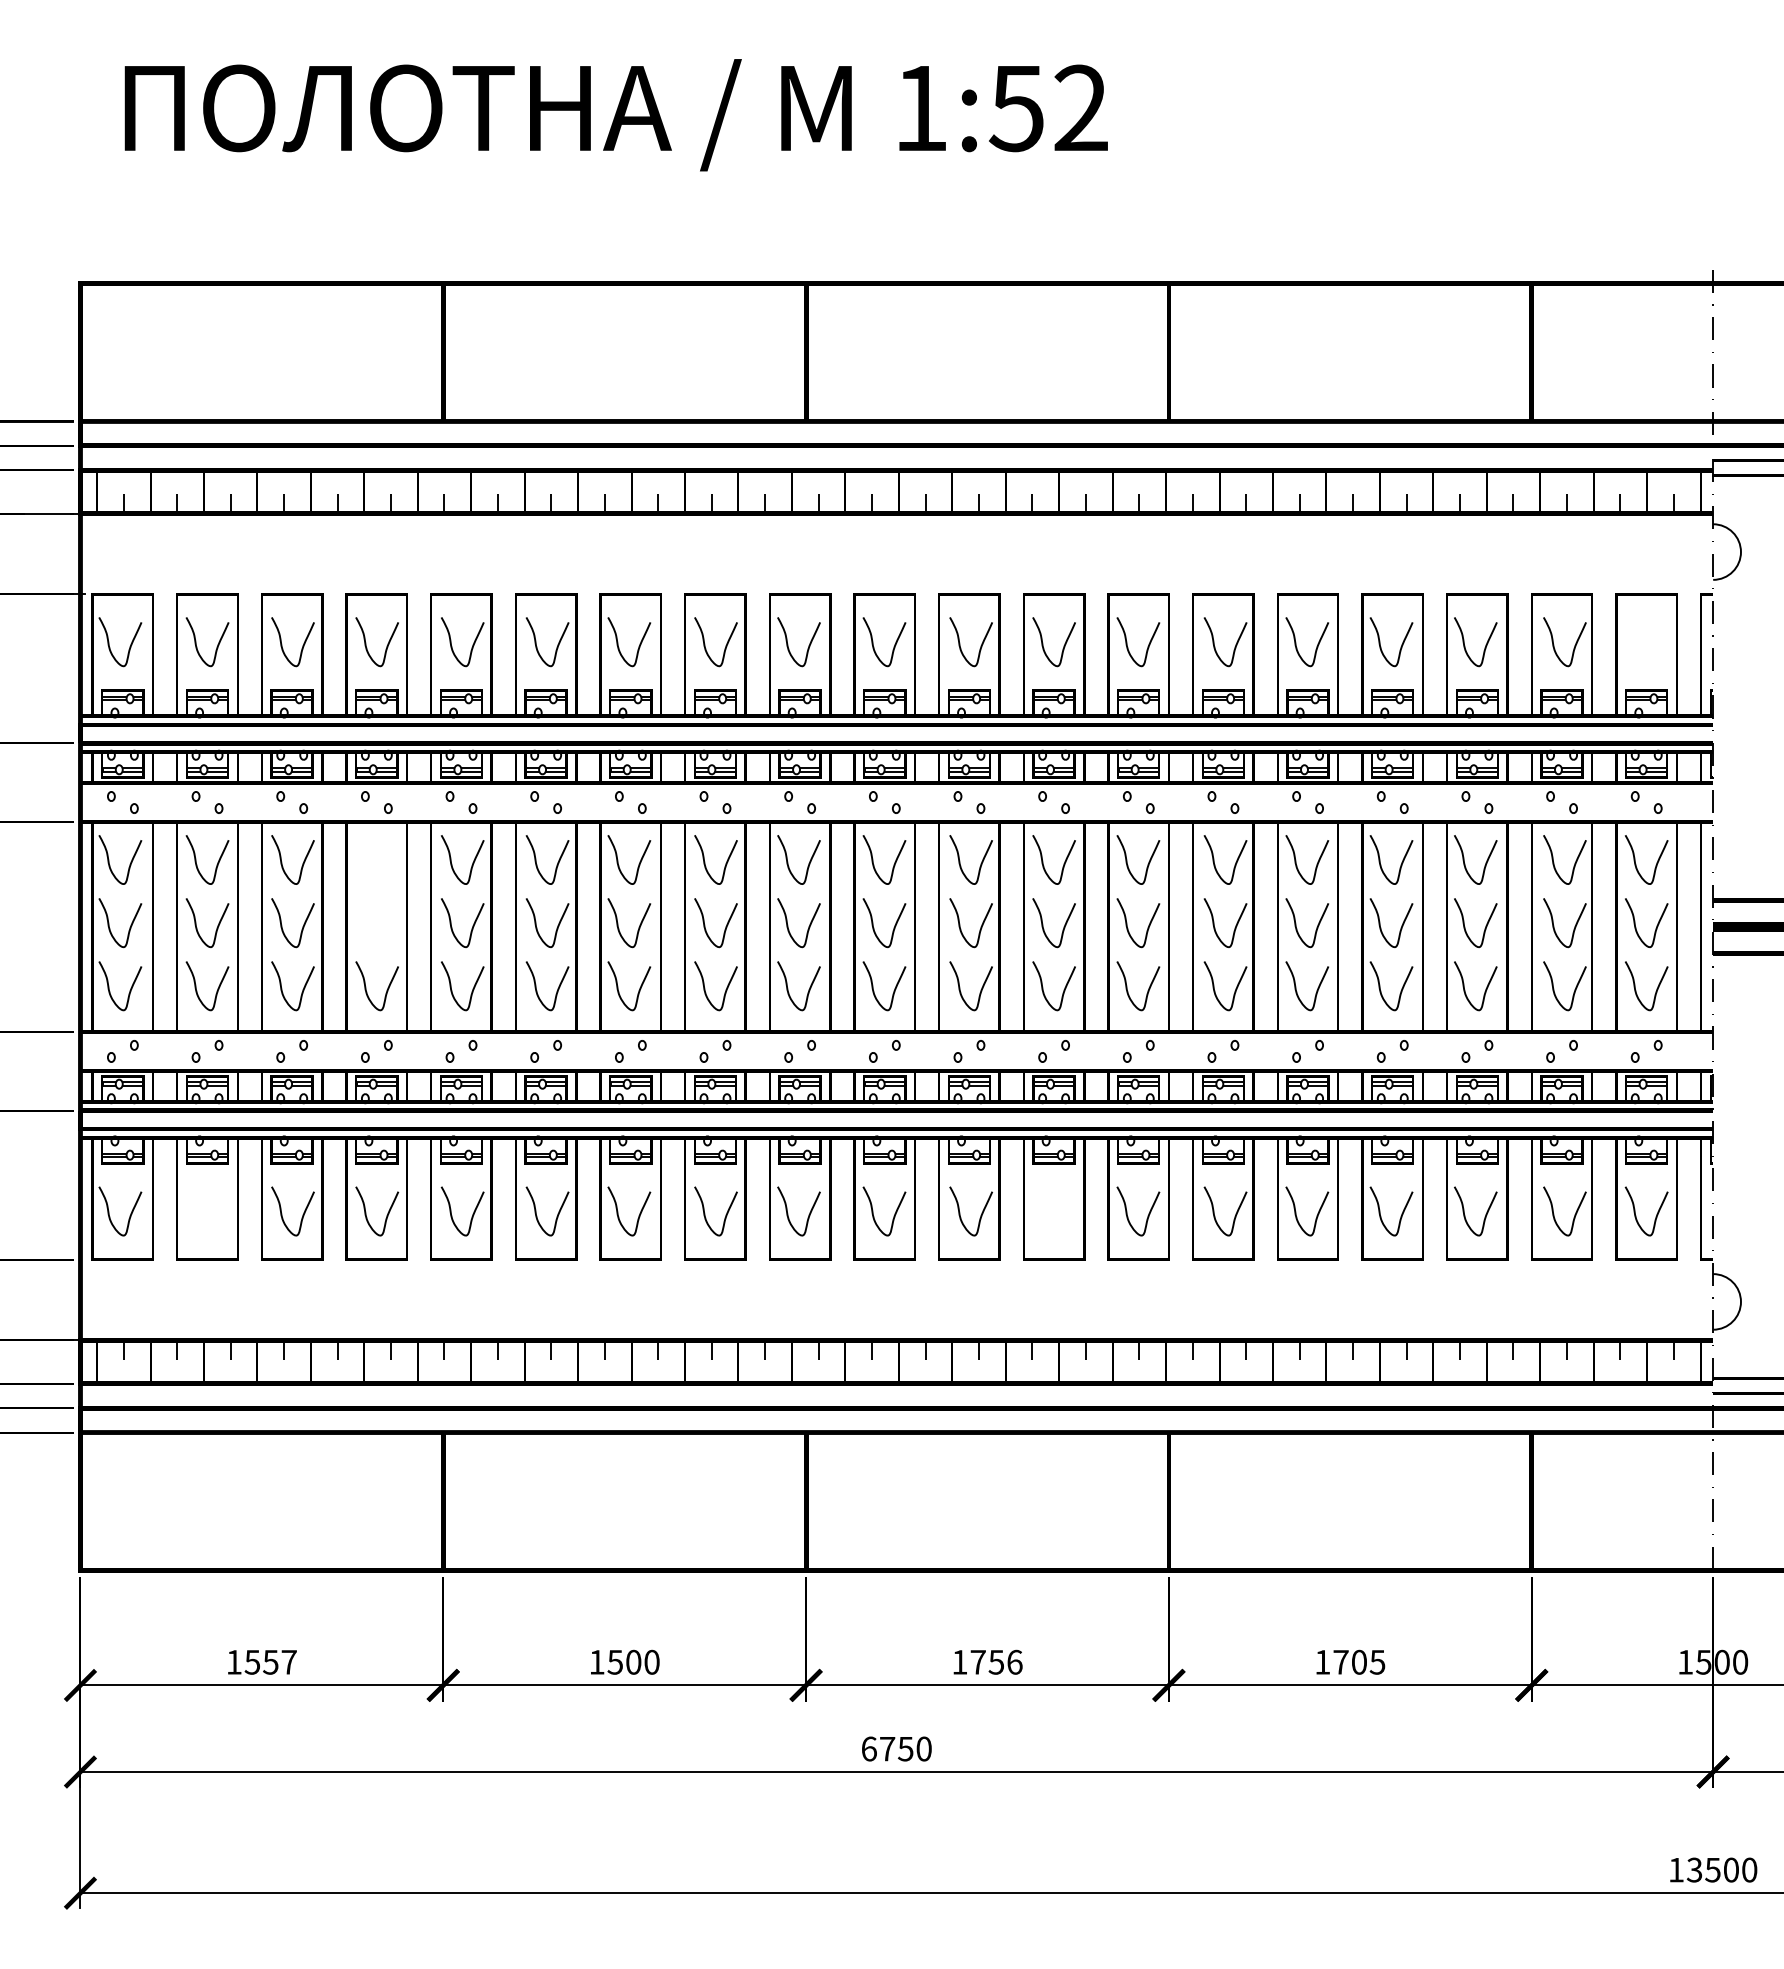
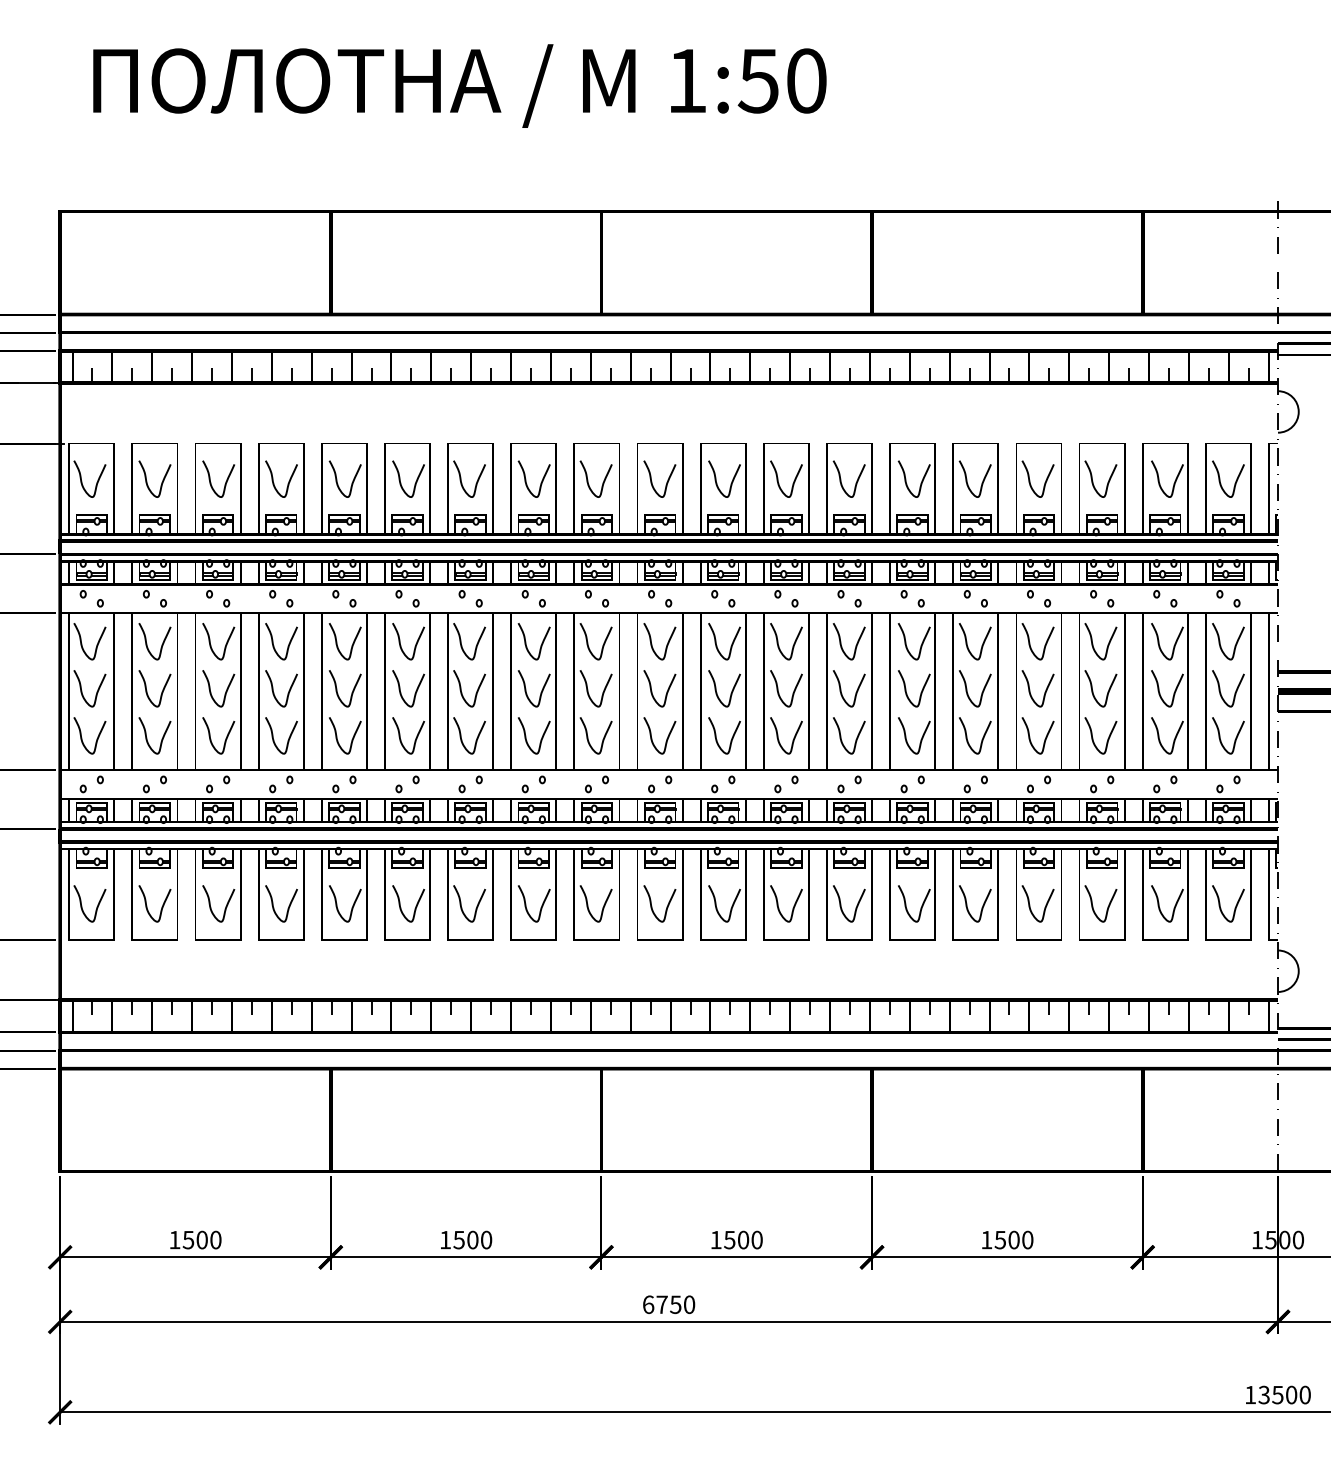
text: (1080, 108) -> (806, 81), 1:52 -> 1:50
curve: (1656, 644) -> (1235, 480), added
curve: (366, 860) -> (273, 642), added
curve: (366, 923) -> (273, 689), added
curve: (1043, 1212) -> (778, 904), added
curve: (217, 1213) -> (162, 905), added
text: (279, 1661) -> (208, 1239), 1557 -> 1500
text: (996, 1661) -> (743, 1239), 1756 -> 1500
text: (1359, 1661) -> (1014, 1239), 1705 -> 1500

